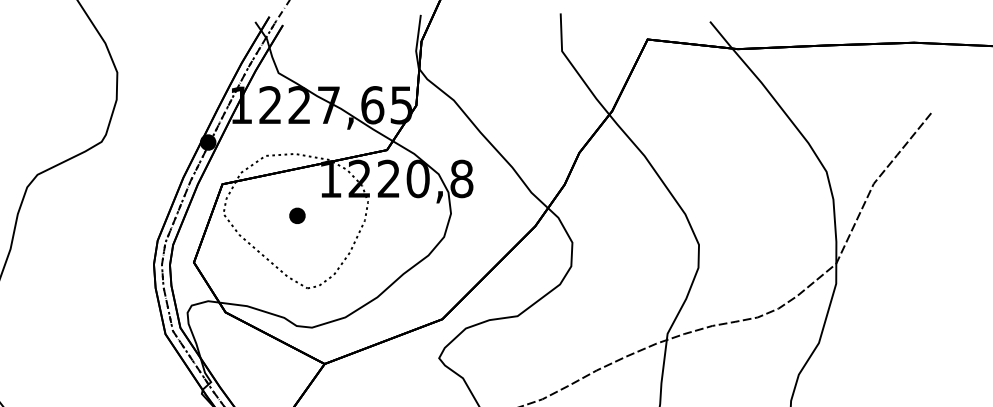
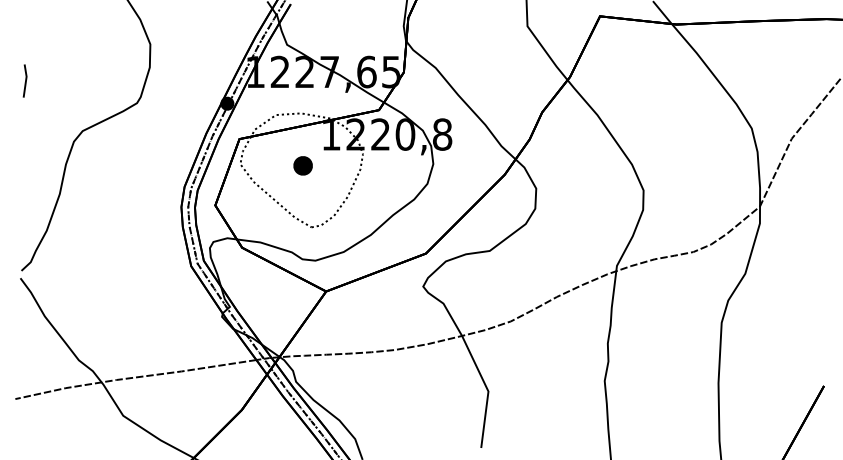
part: (296, 215) -> (302, 165), size x1.4

